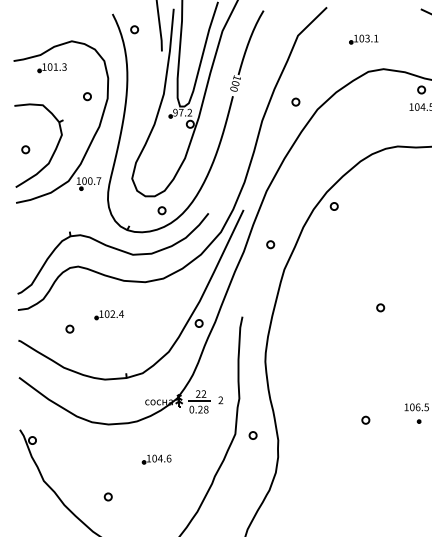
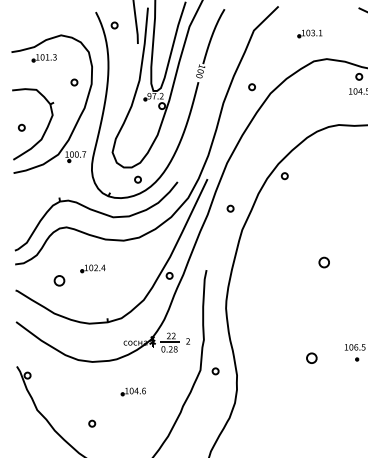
part: (380, 307) -> (324, 262), size x1.6
part: (69, 328) -> (59, 280), size x1.6
part: (365, 420) -> (311, 358), size x1.6

